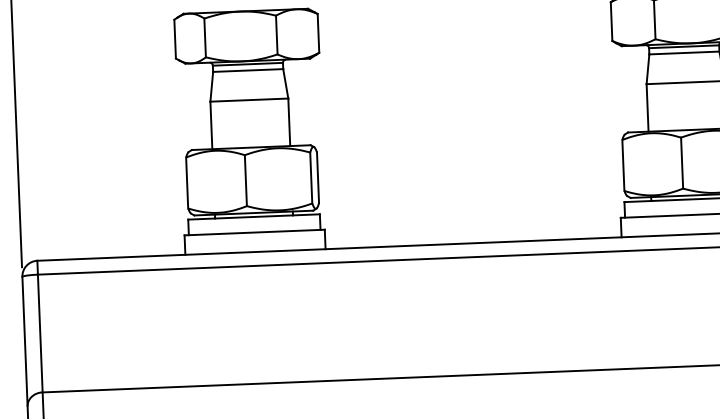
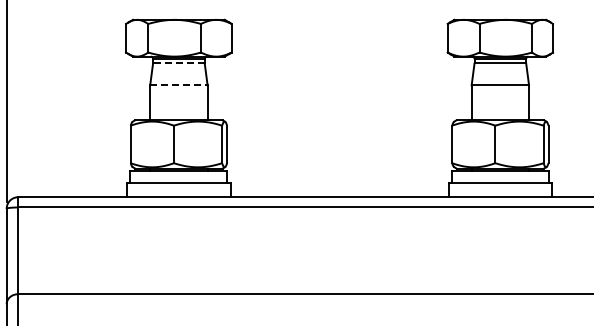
line: (247, 70) -> (178, 63), solid -> dashed
line: (248, 100) -> (178, 85), solid -> dashed

